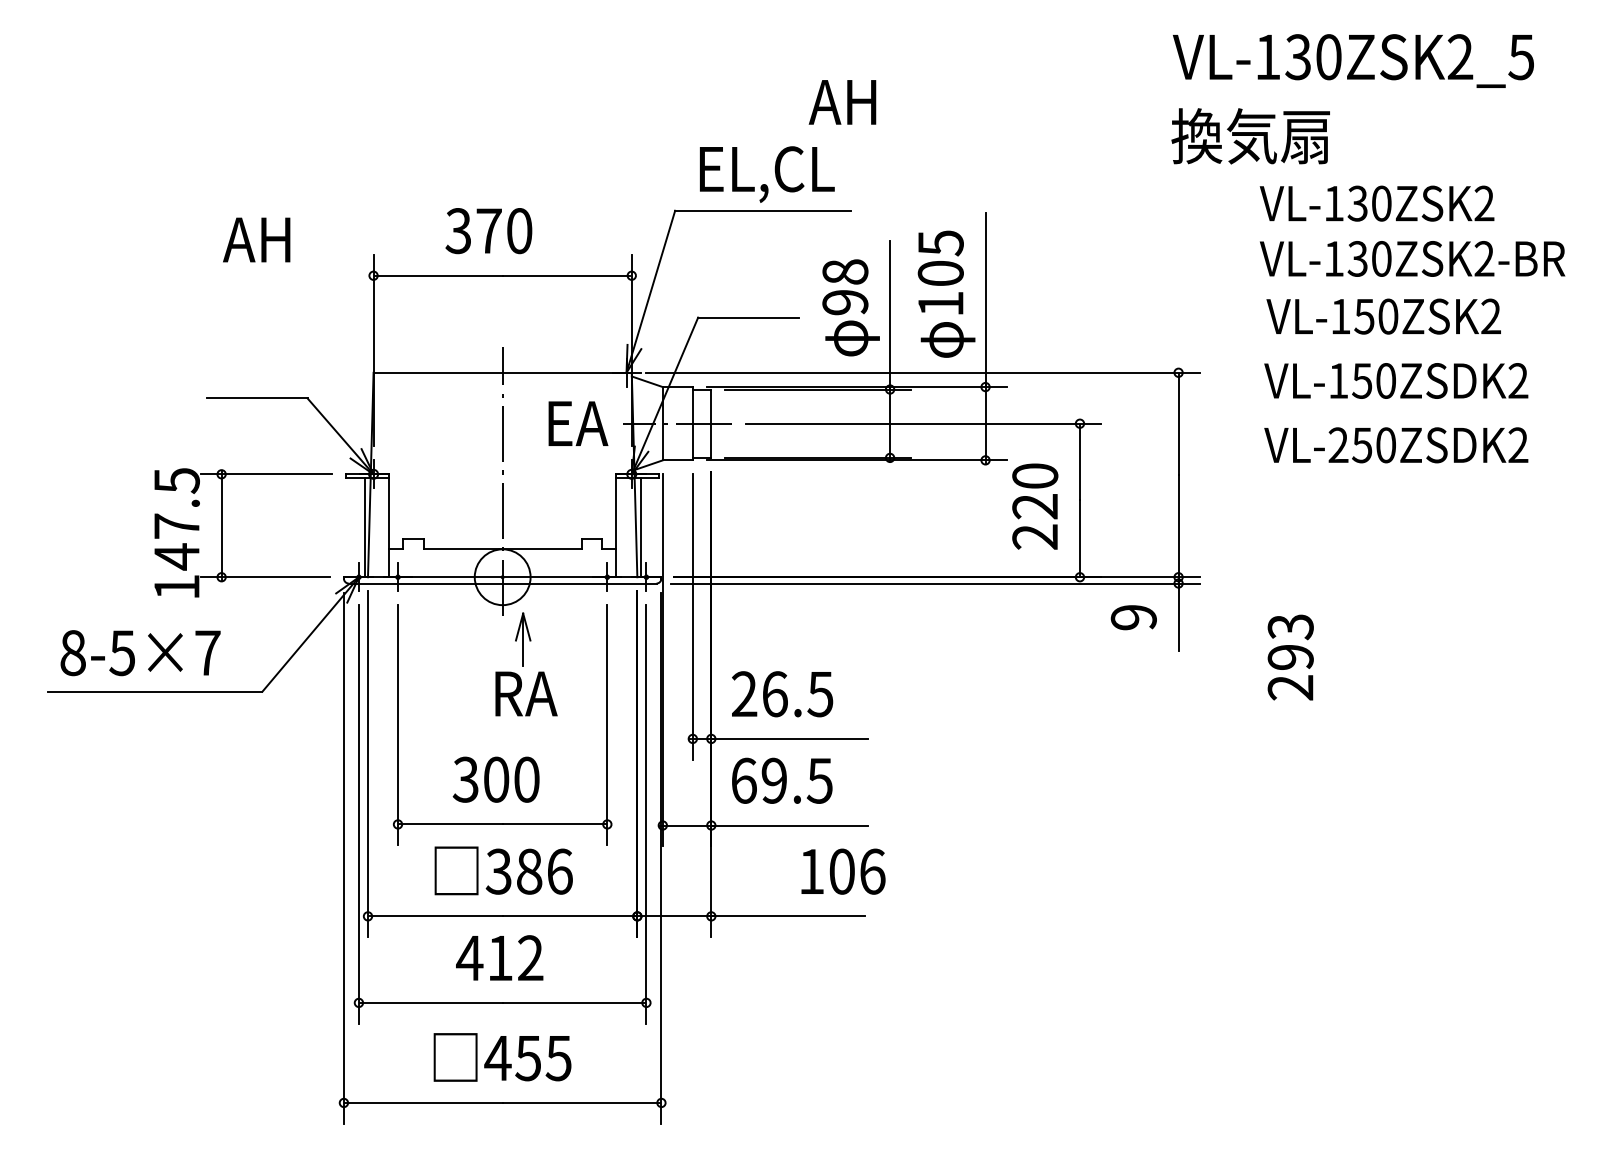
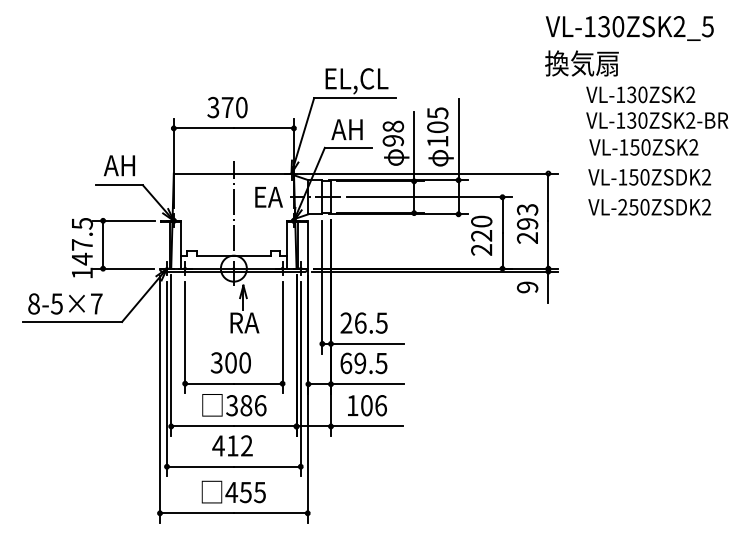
text: (841, 101) -> (346, 129), moved
text: (254, 239) -> (118, 165), moved
text: (1290, 656) -> (527, 223), moved
text: (843, 871) -> (367, 405), moved

